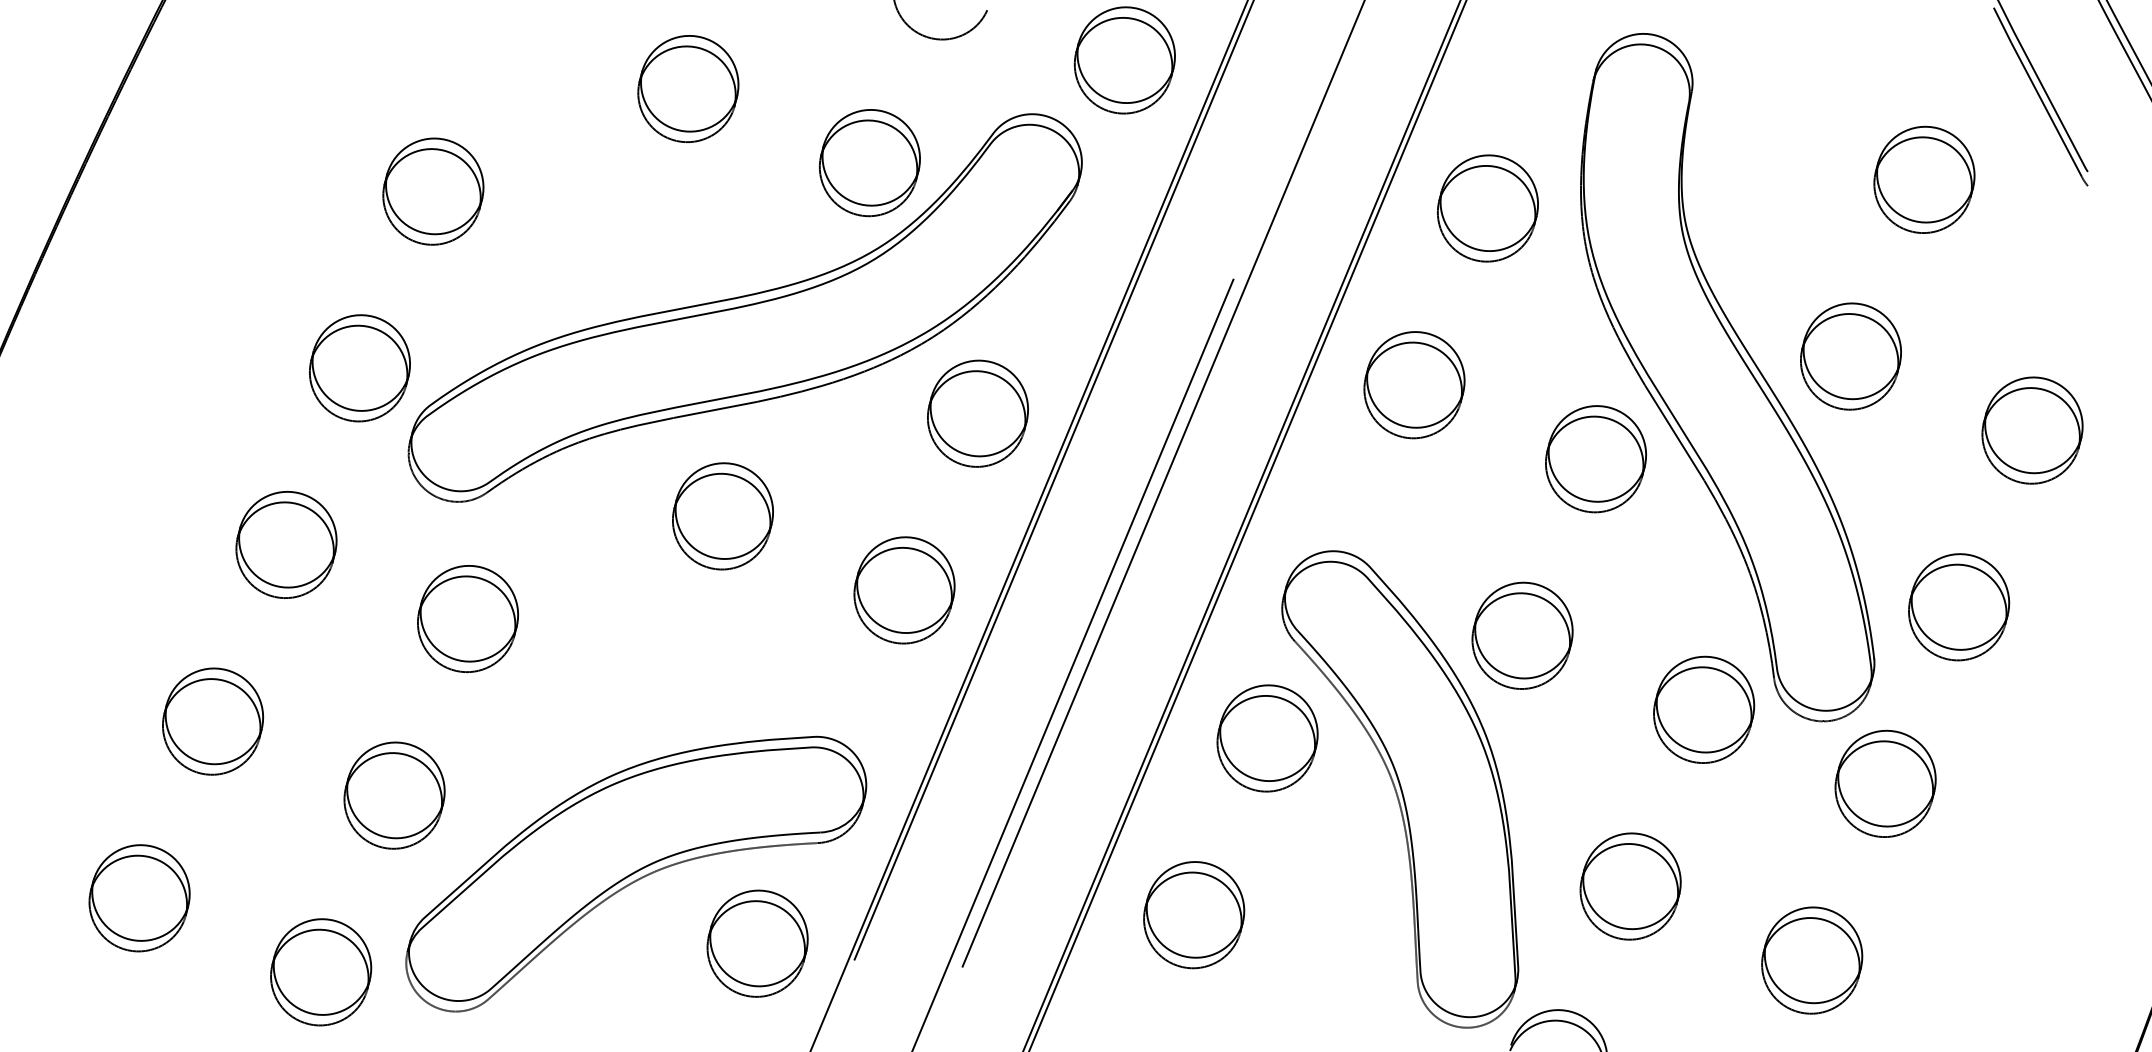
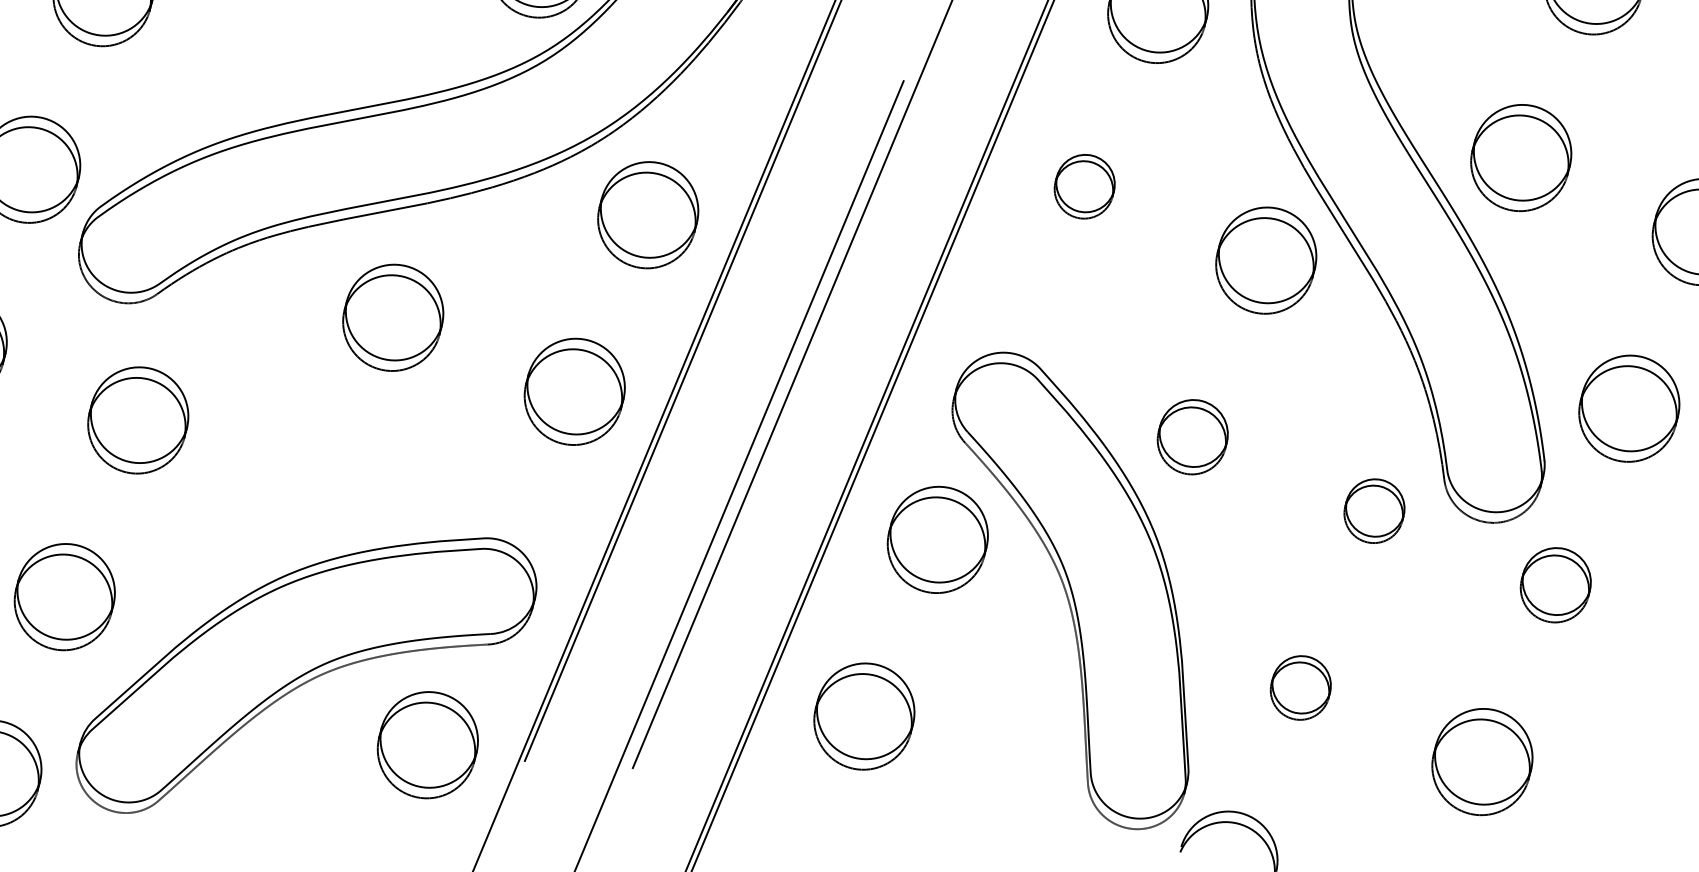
part: (1414, 385) -> (1084, 186), size x0.6
part: (1522, 635) -> (1192, 436), size x0.7
part: (1704, 709) -> (1374, 510), size x0.6
part: (1885, 783) -> (1555, 584), size x0.7
part: (1630, 886) -> (1300, 687), size x0.6

